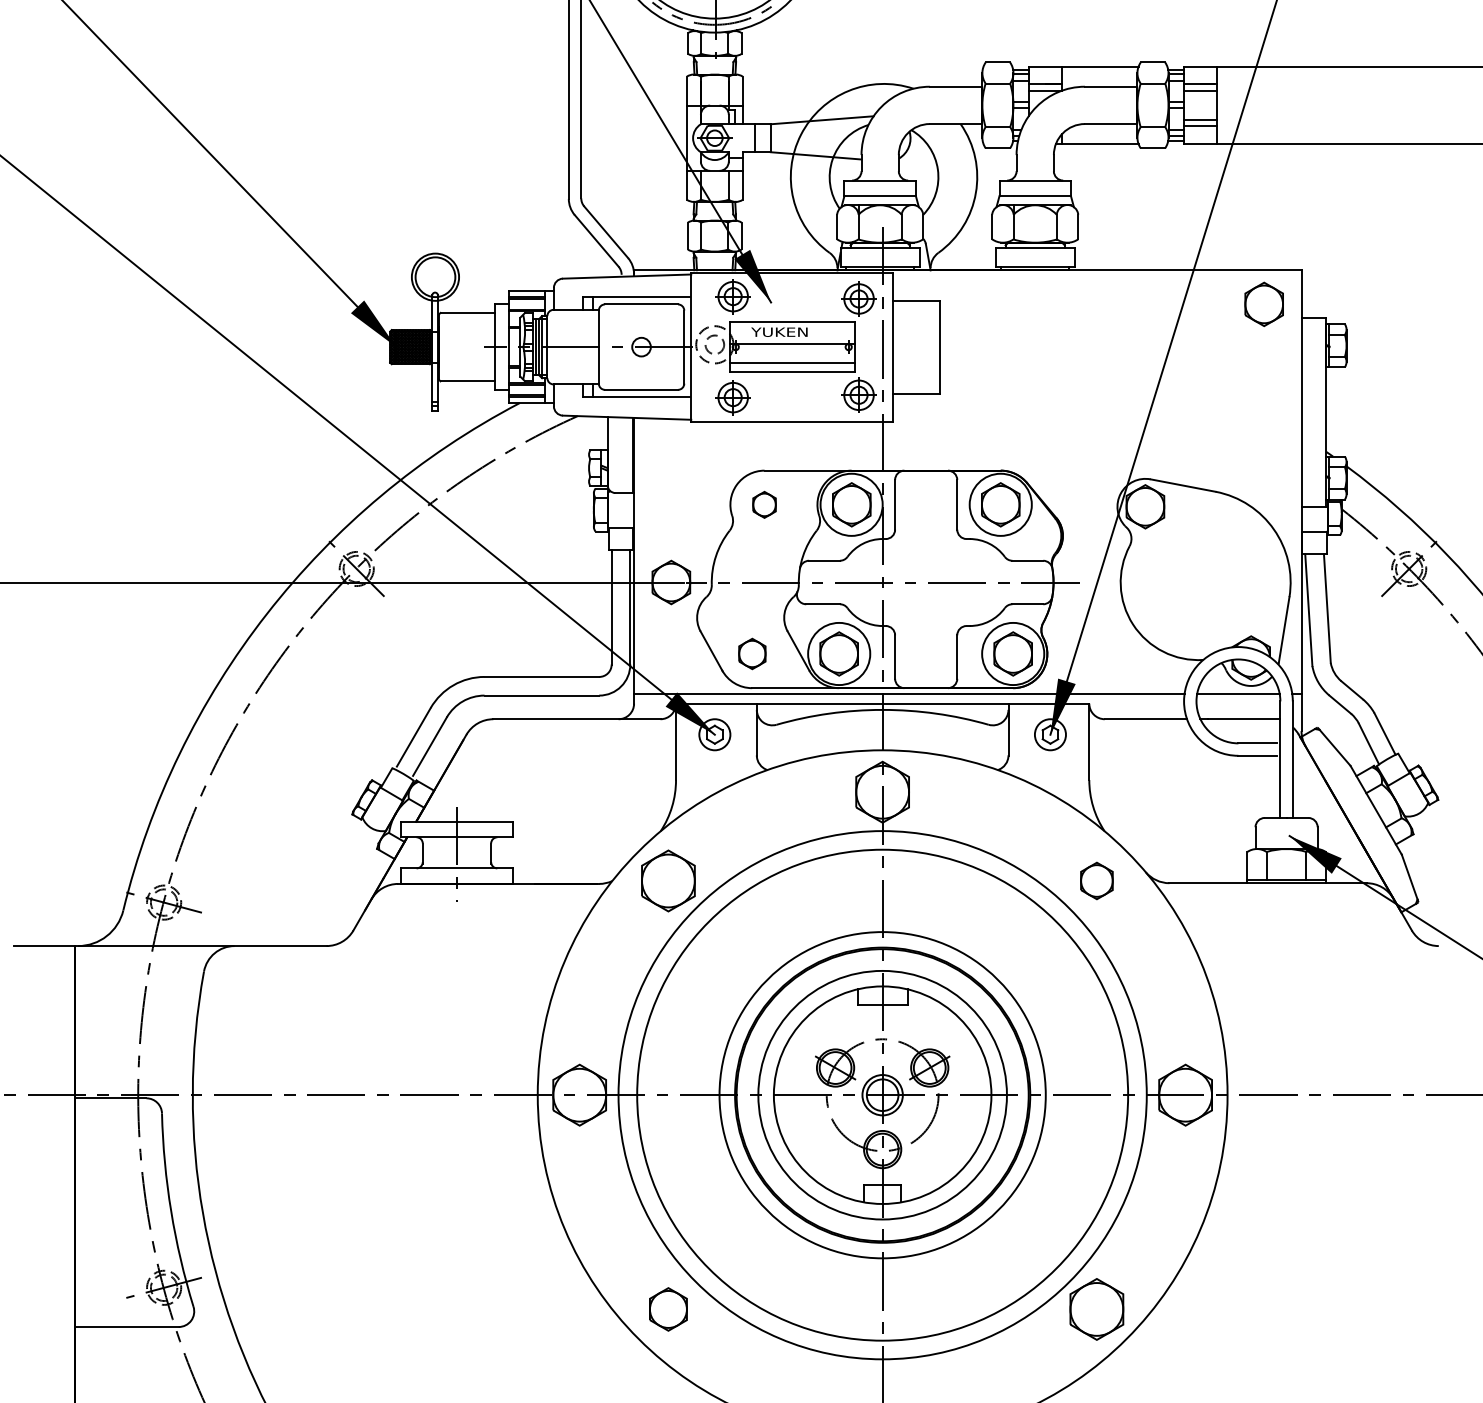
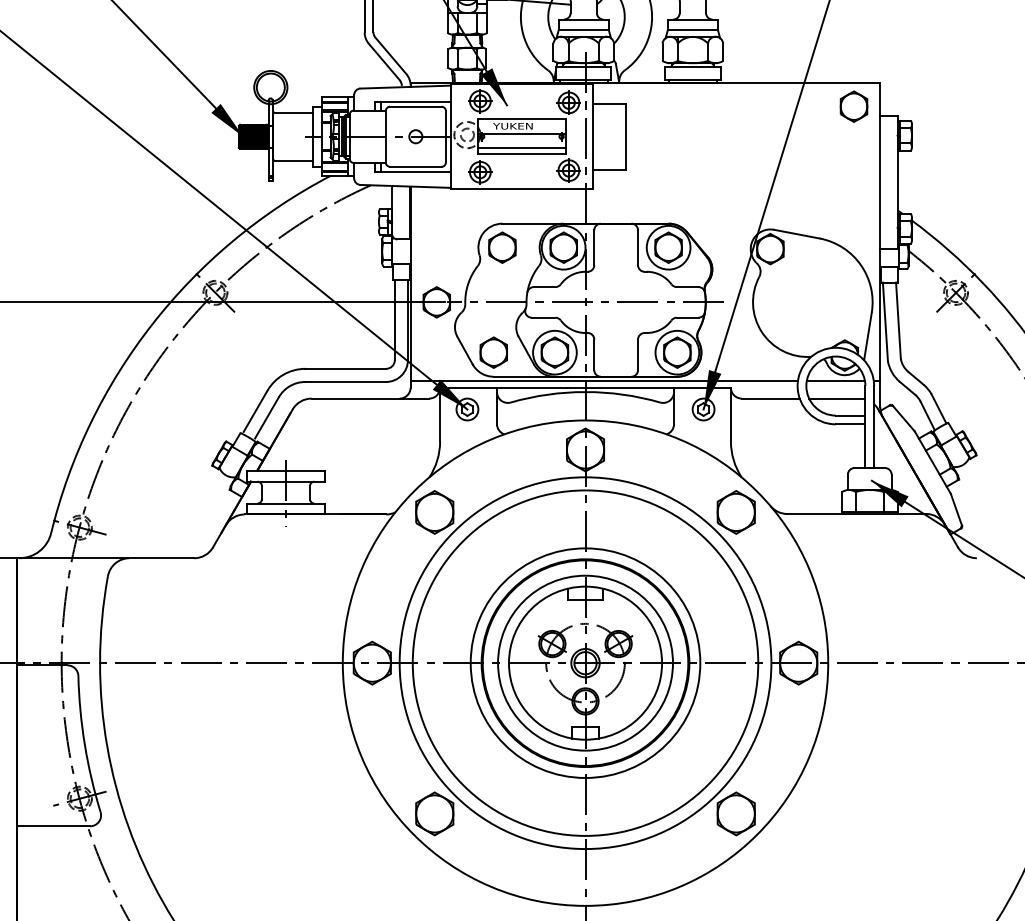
part: (764, 504) -> (502, 247), size x1.67
part: (752, 653) -> (493, 352), size x1.43
part: (1096, 880) -> (736, 512), size x1.67
part: (668, 1309) -> (434, 813), size x1.43

